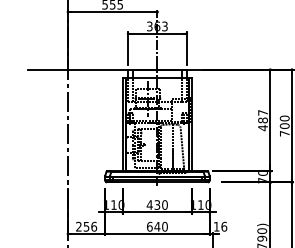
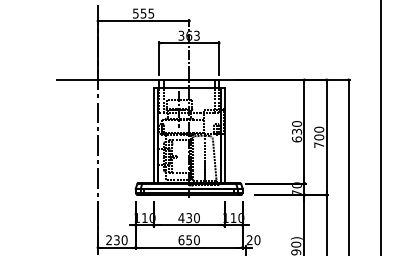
text: (263, 120) -> (297, 131), 487 -> 630
text: (90, 226) -> (120, 239), 256 -> 230
text: (220, 226) -> (253, 239), 16 -> 20
text: (157, 227) -> (189, 240), 640 -> 650

